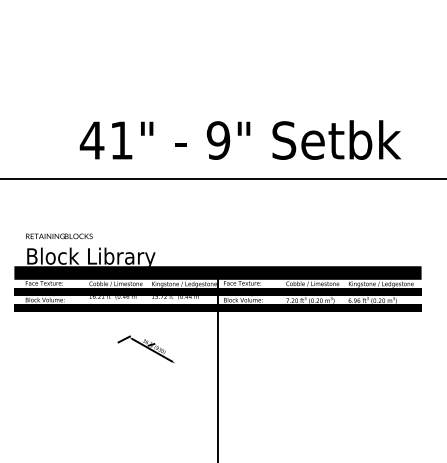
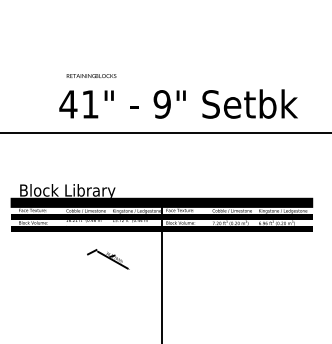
text: (59, 235) -> (91, 75), moved

